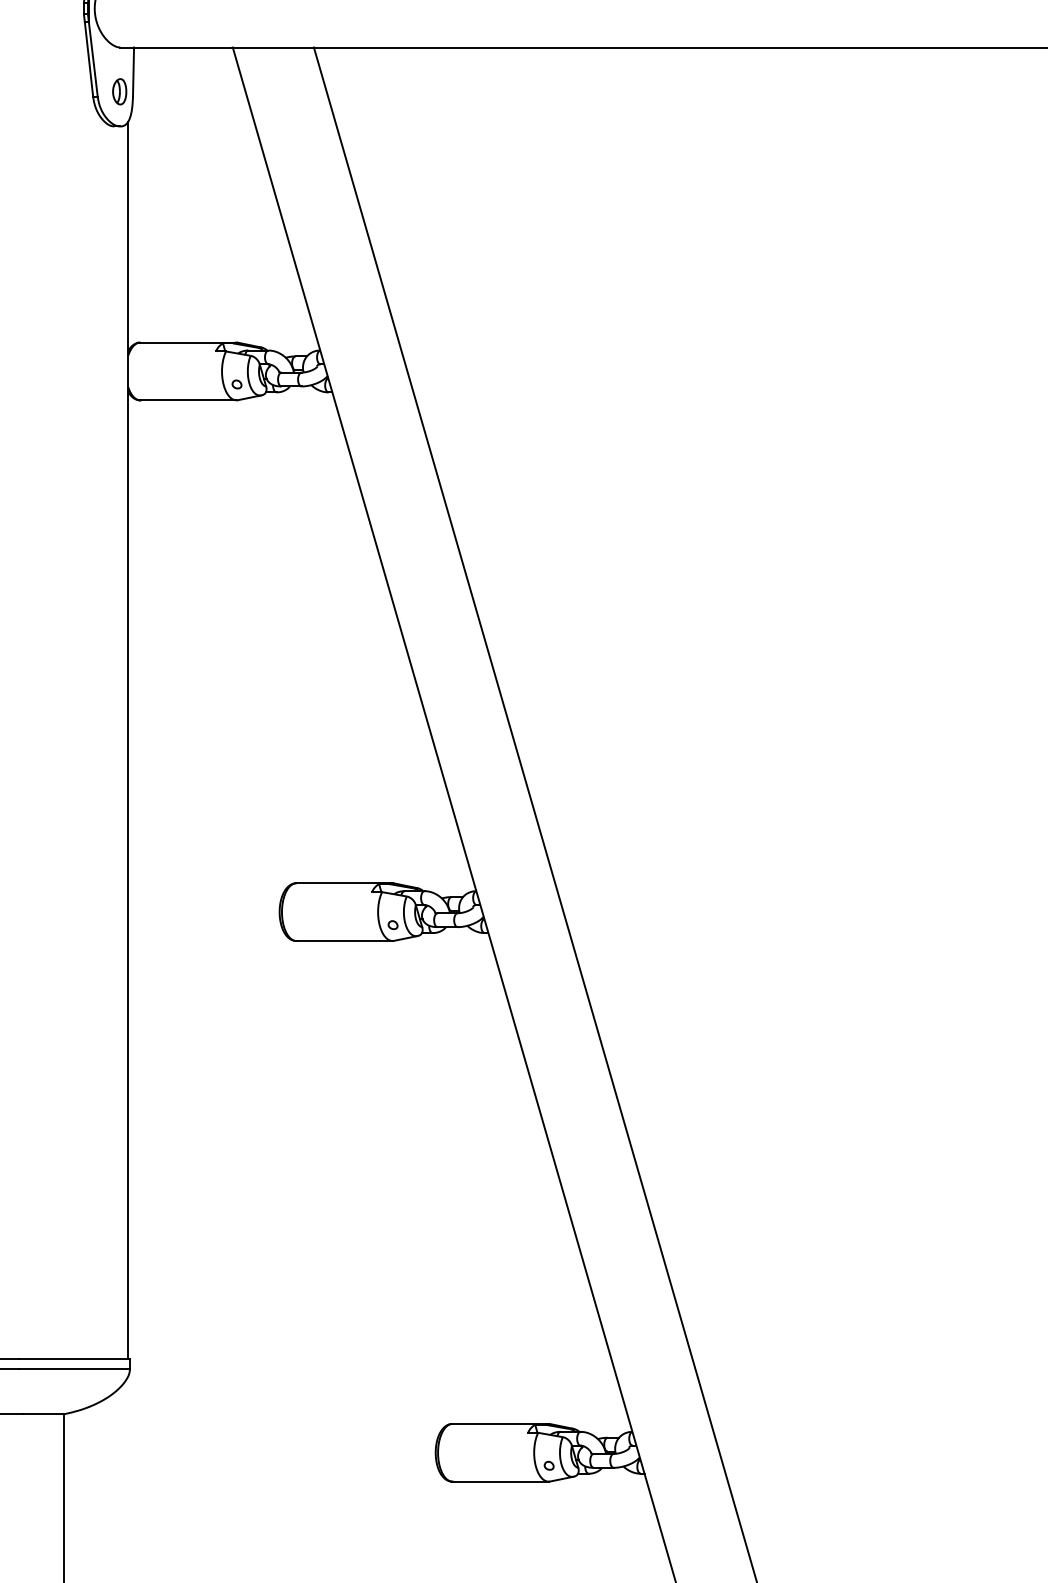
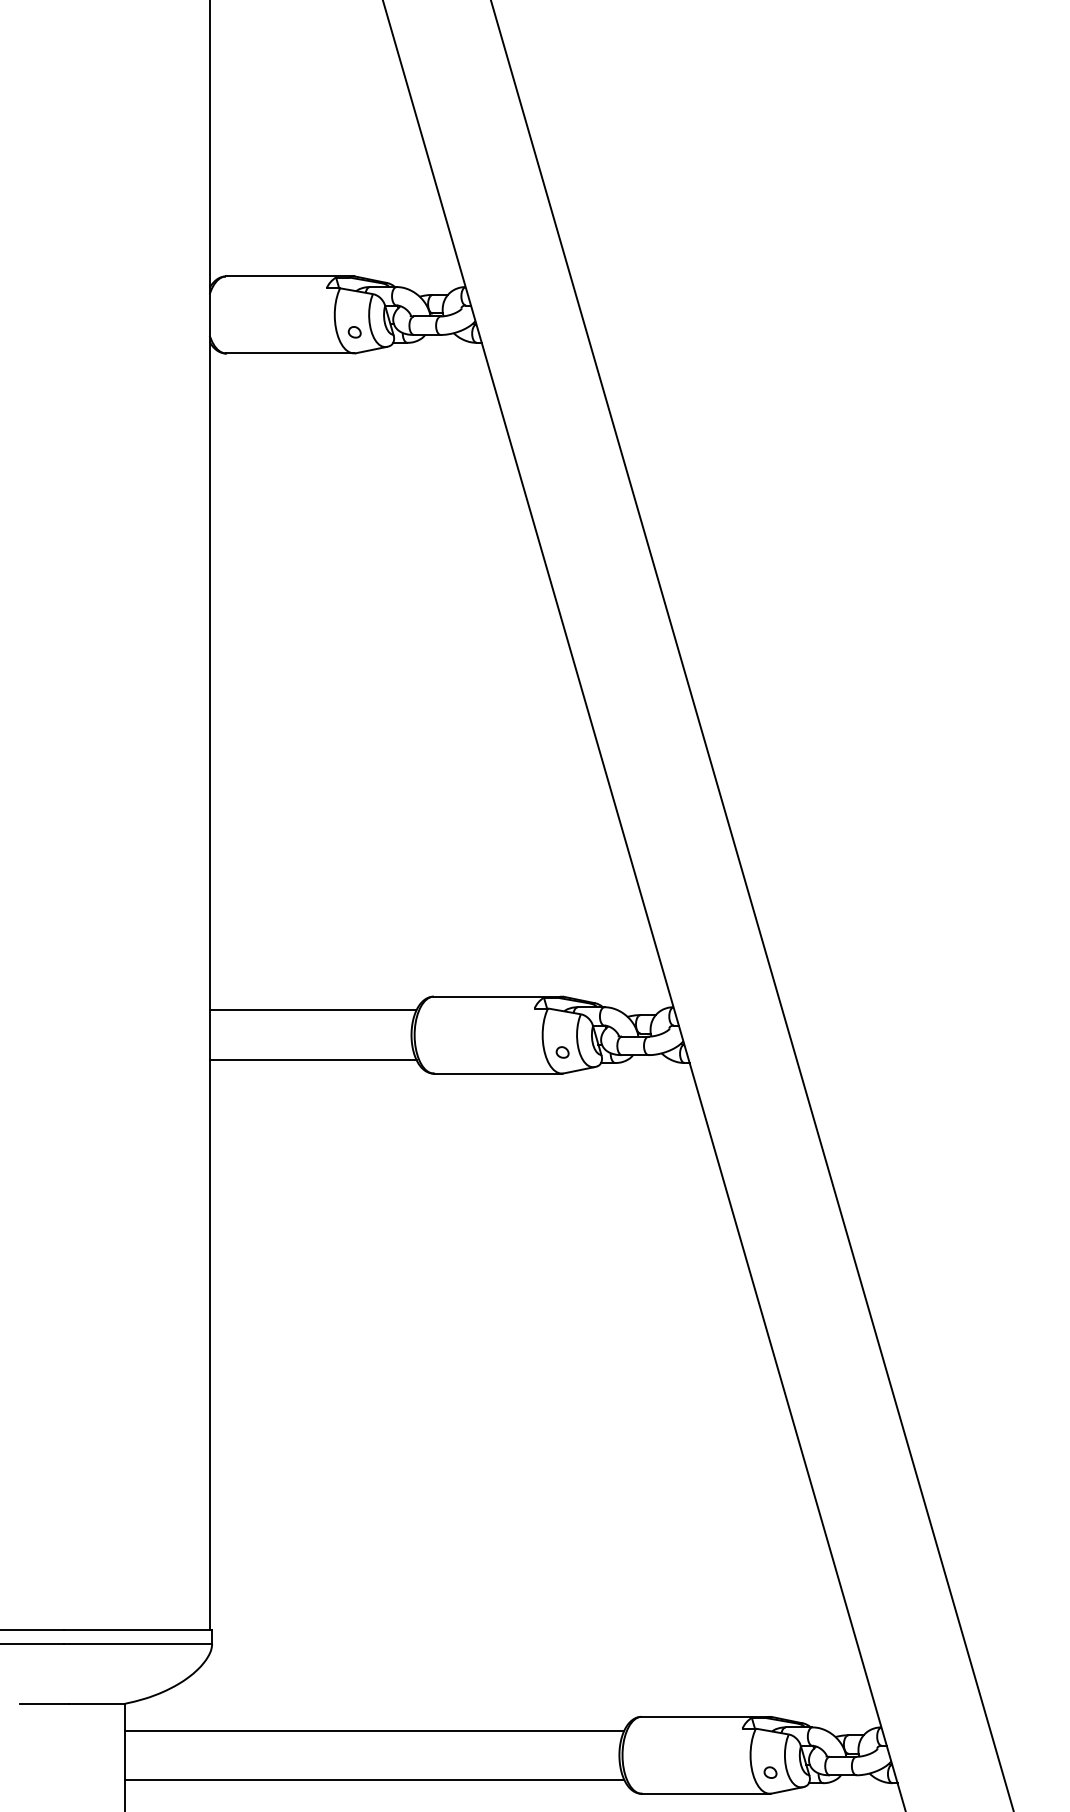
line: (205, 893) -> (312, 1010), added
line: (205, 930) -> (312, 1059), added
line: (251, 1434) -> (374, 1730), added
line: (251, 1471) -> (374, 1780), added

